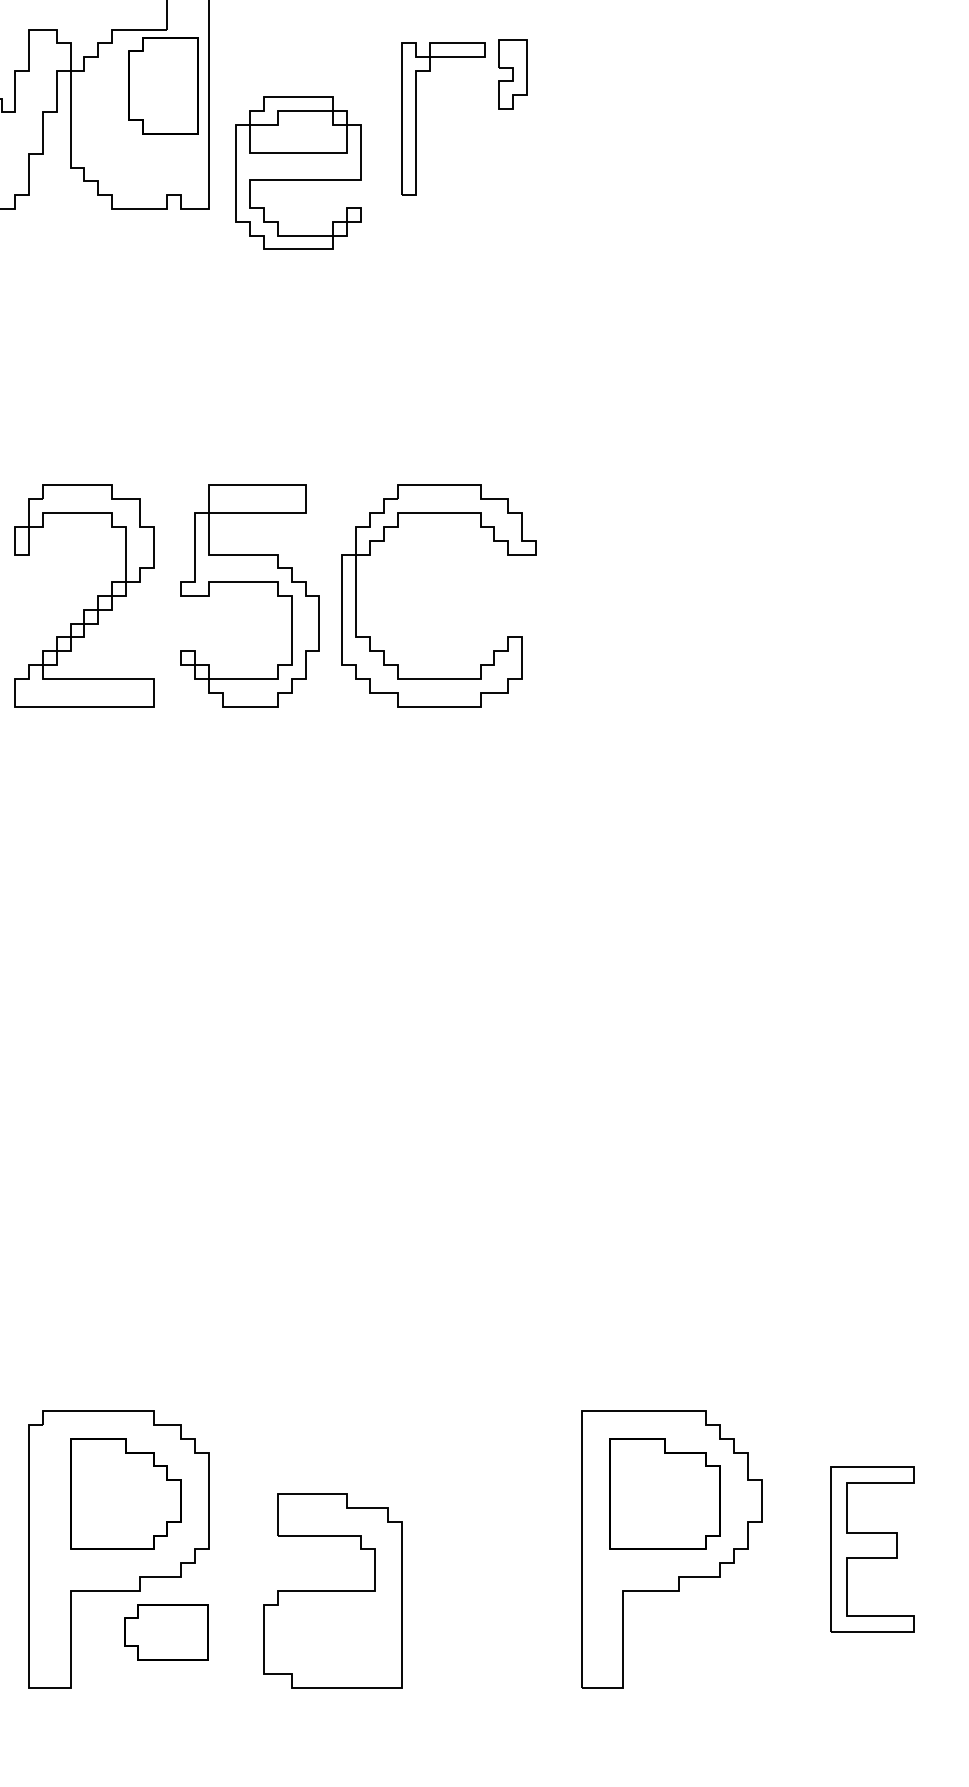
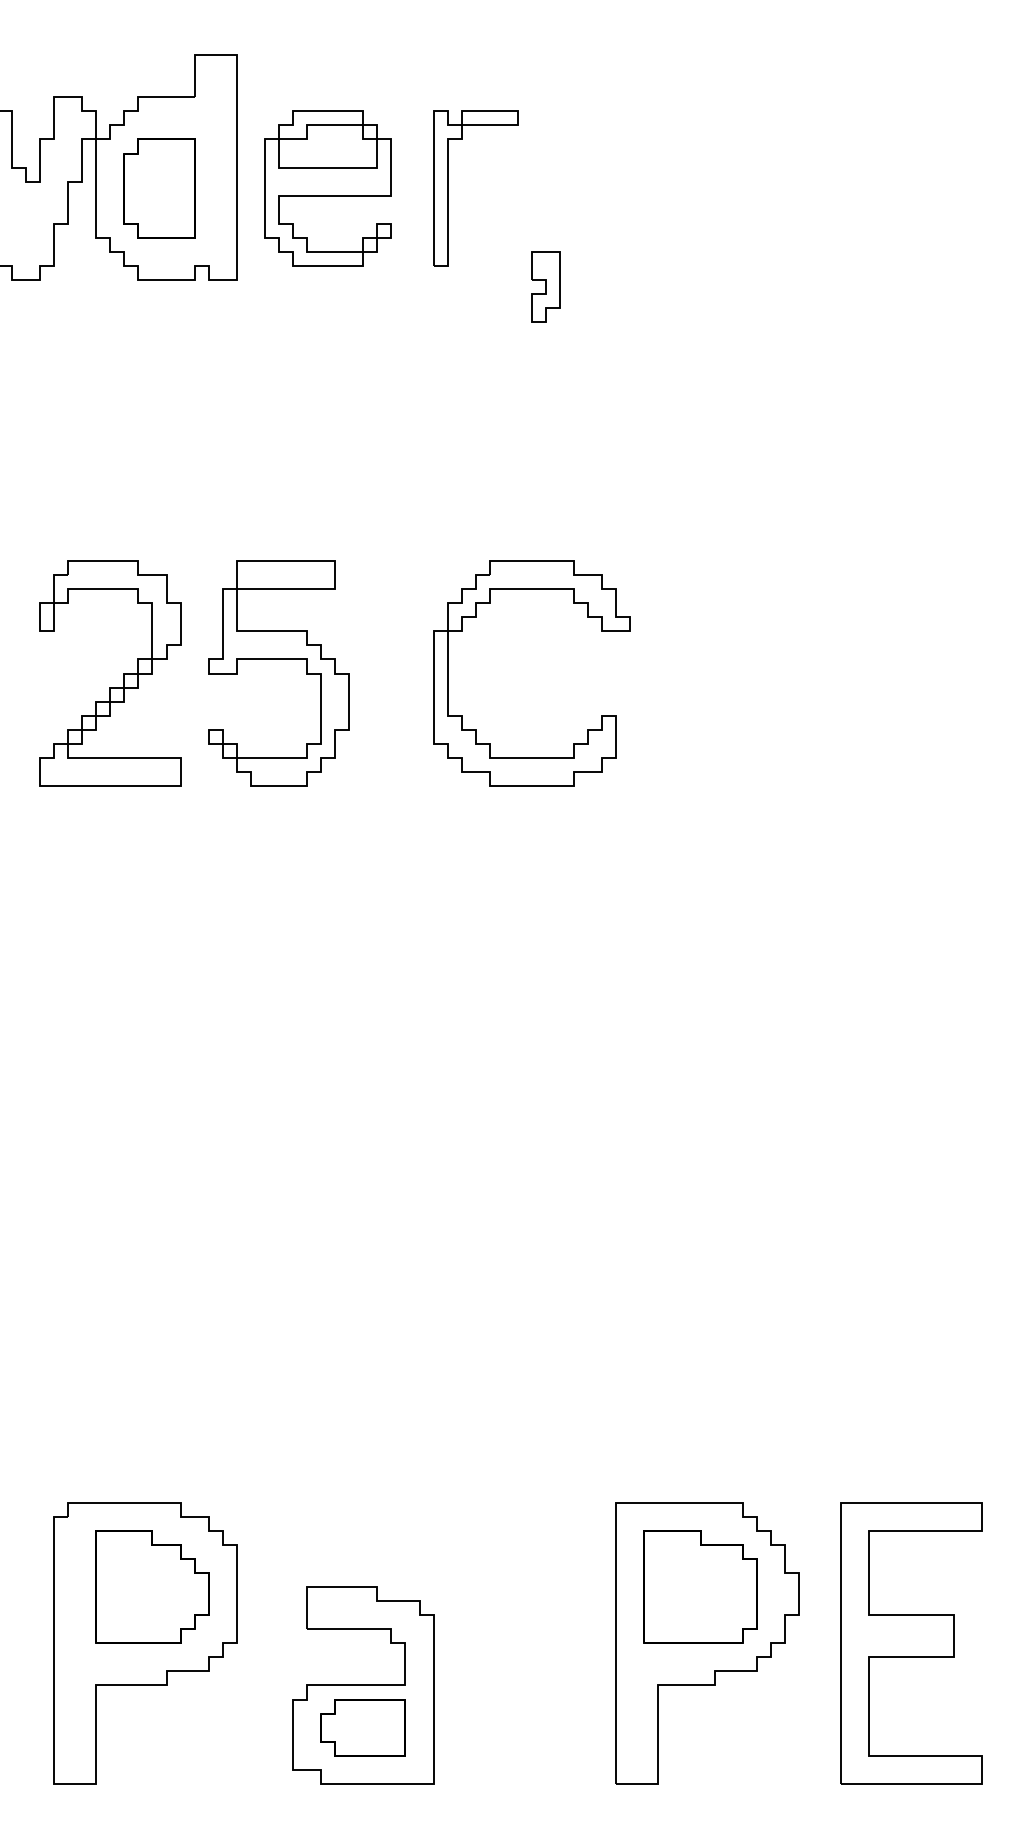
part: (512, 73) -> (545, 286), moved
part: (163, 85) -> (159, 188), moved
part: (298, 173) -> (327, 188), moved
part: (384, 540) -> (476, 617), moved
part: (872, 1549) -> (911, 1643), size x1.67
part: (165, 1632) -> (362, 1727), moved

